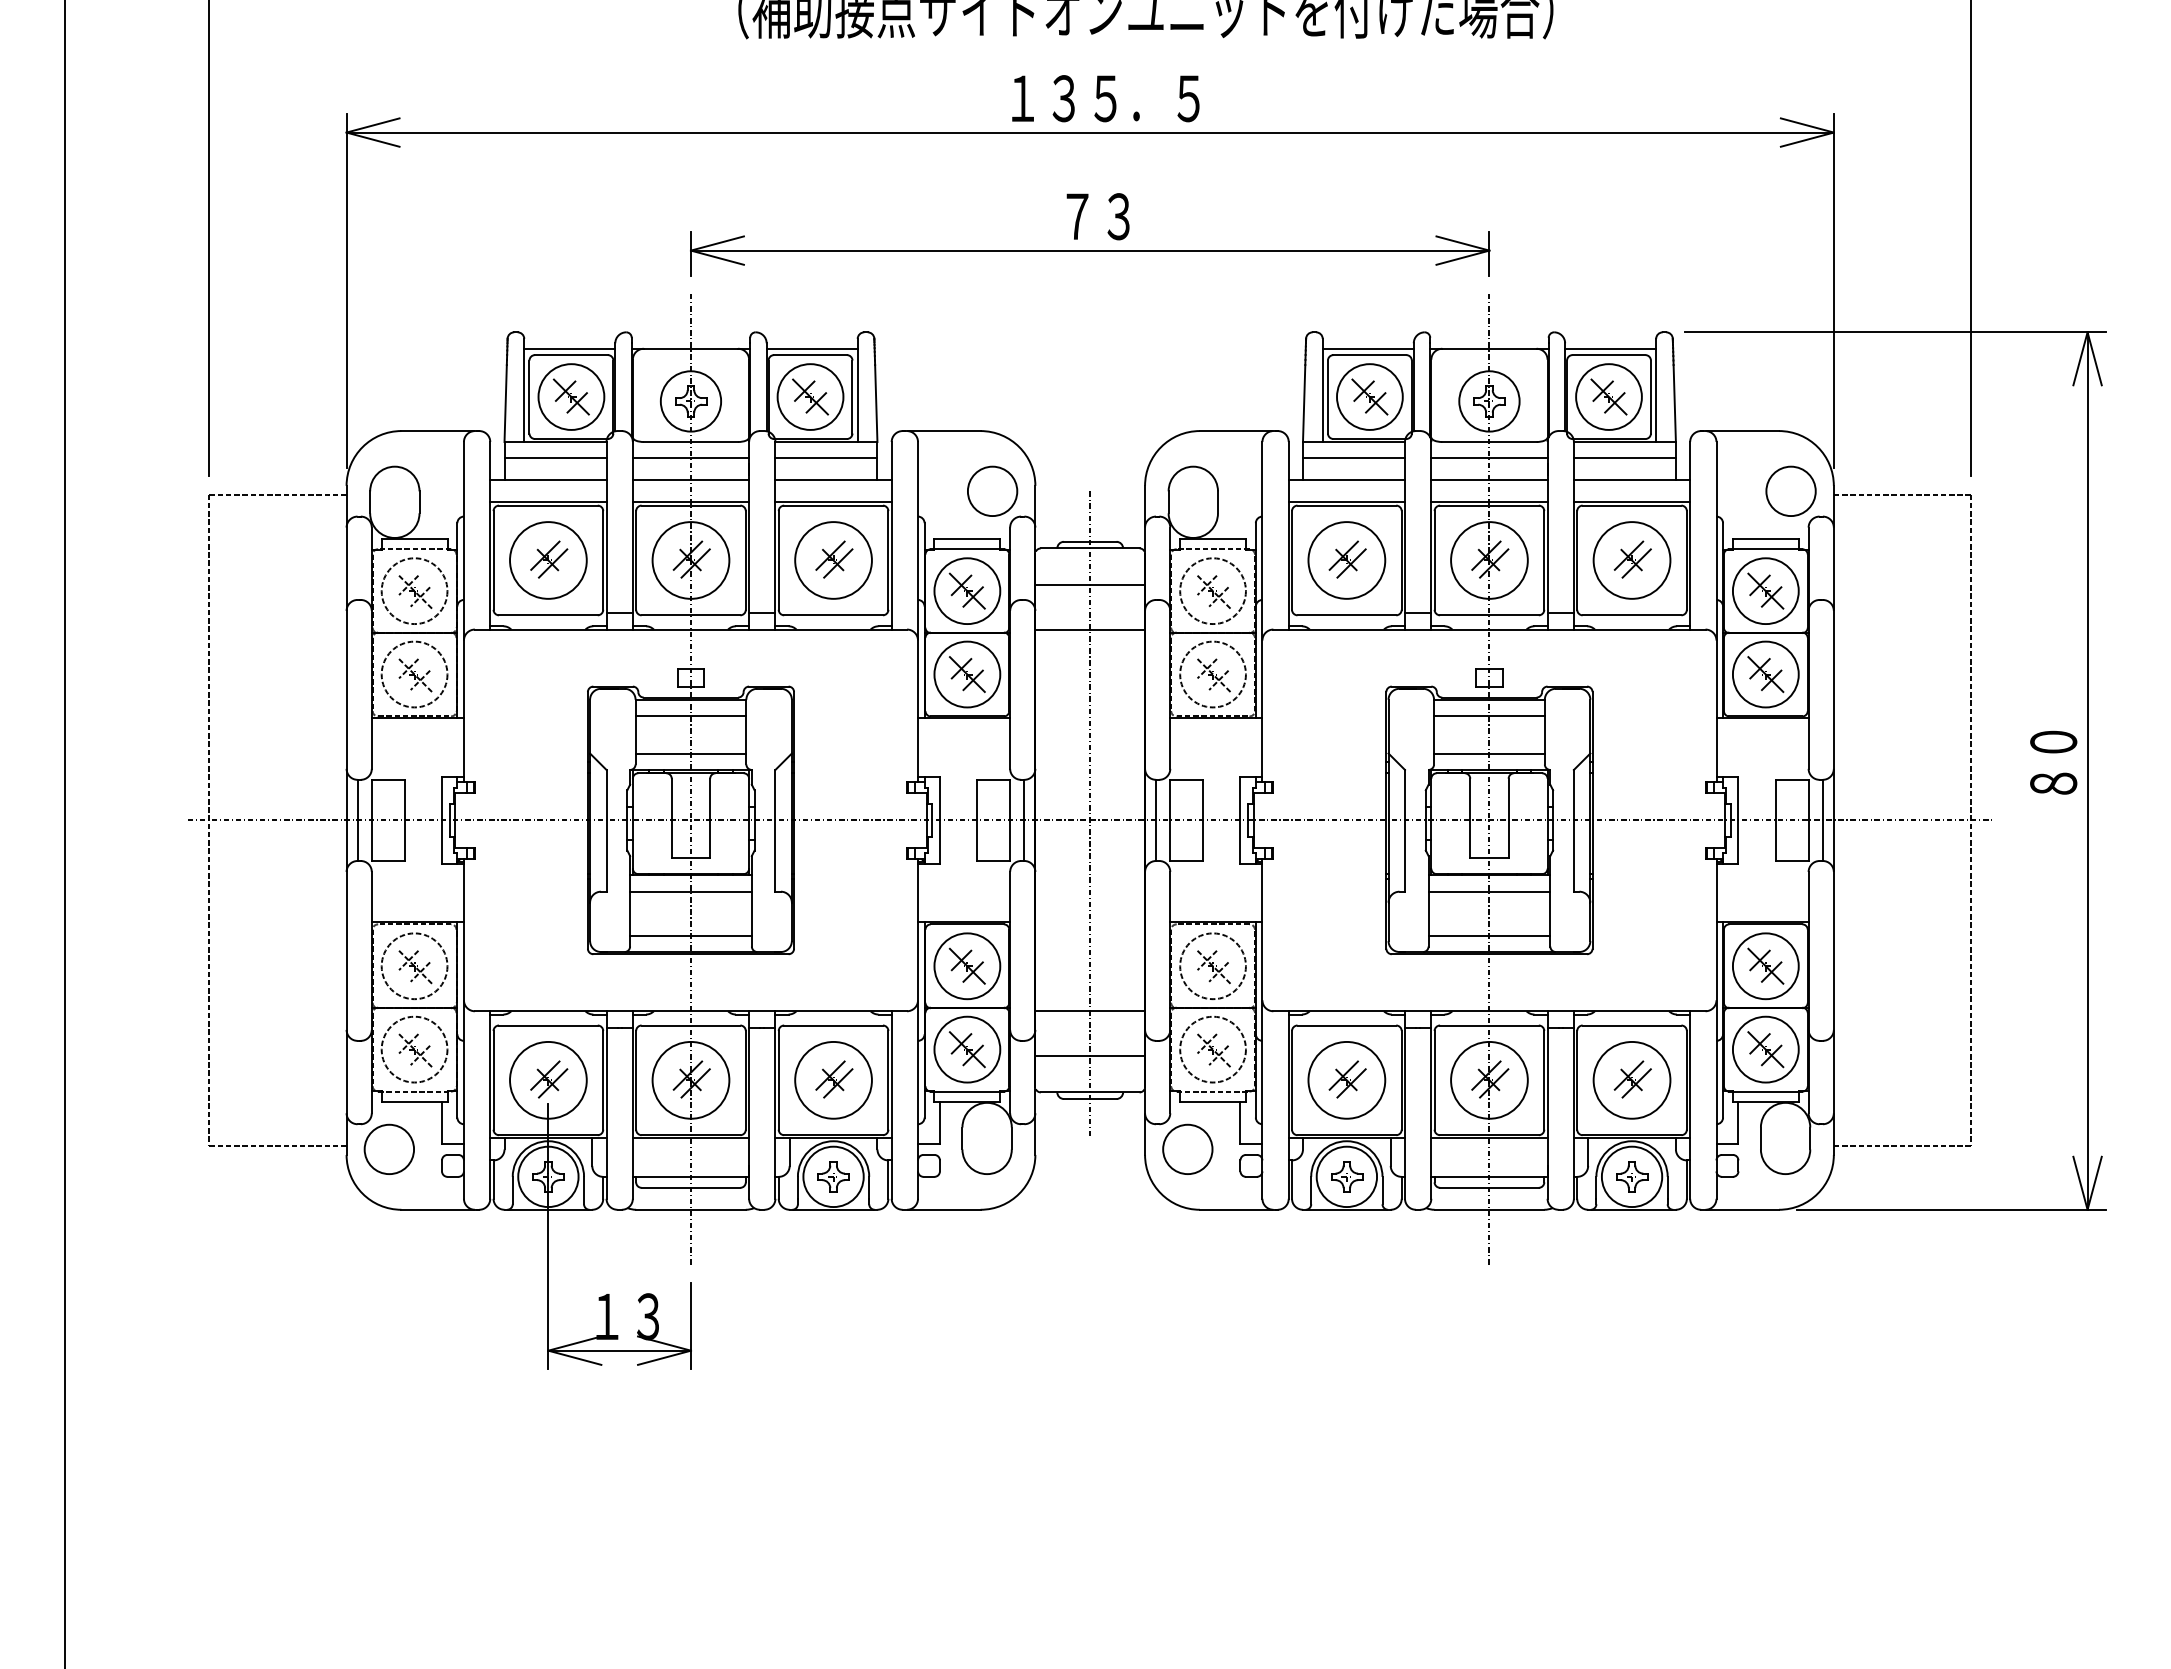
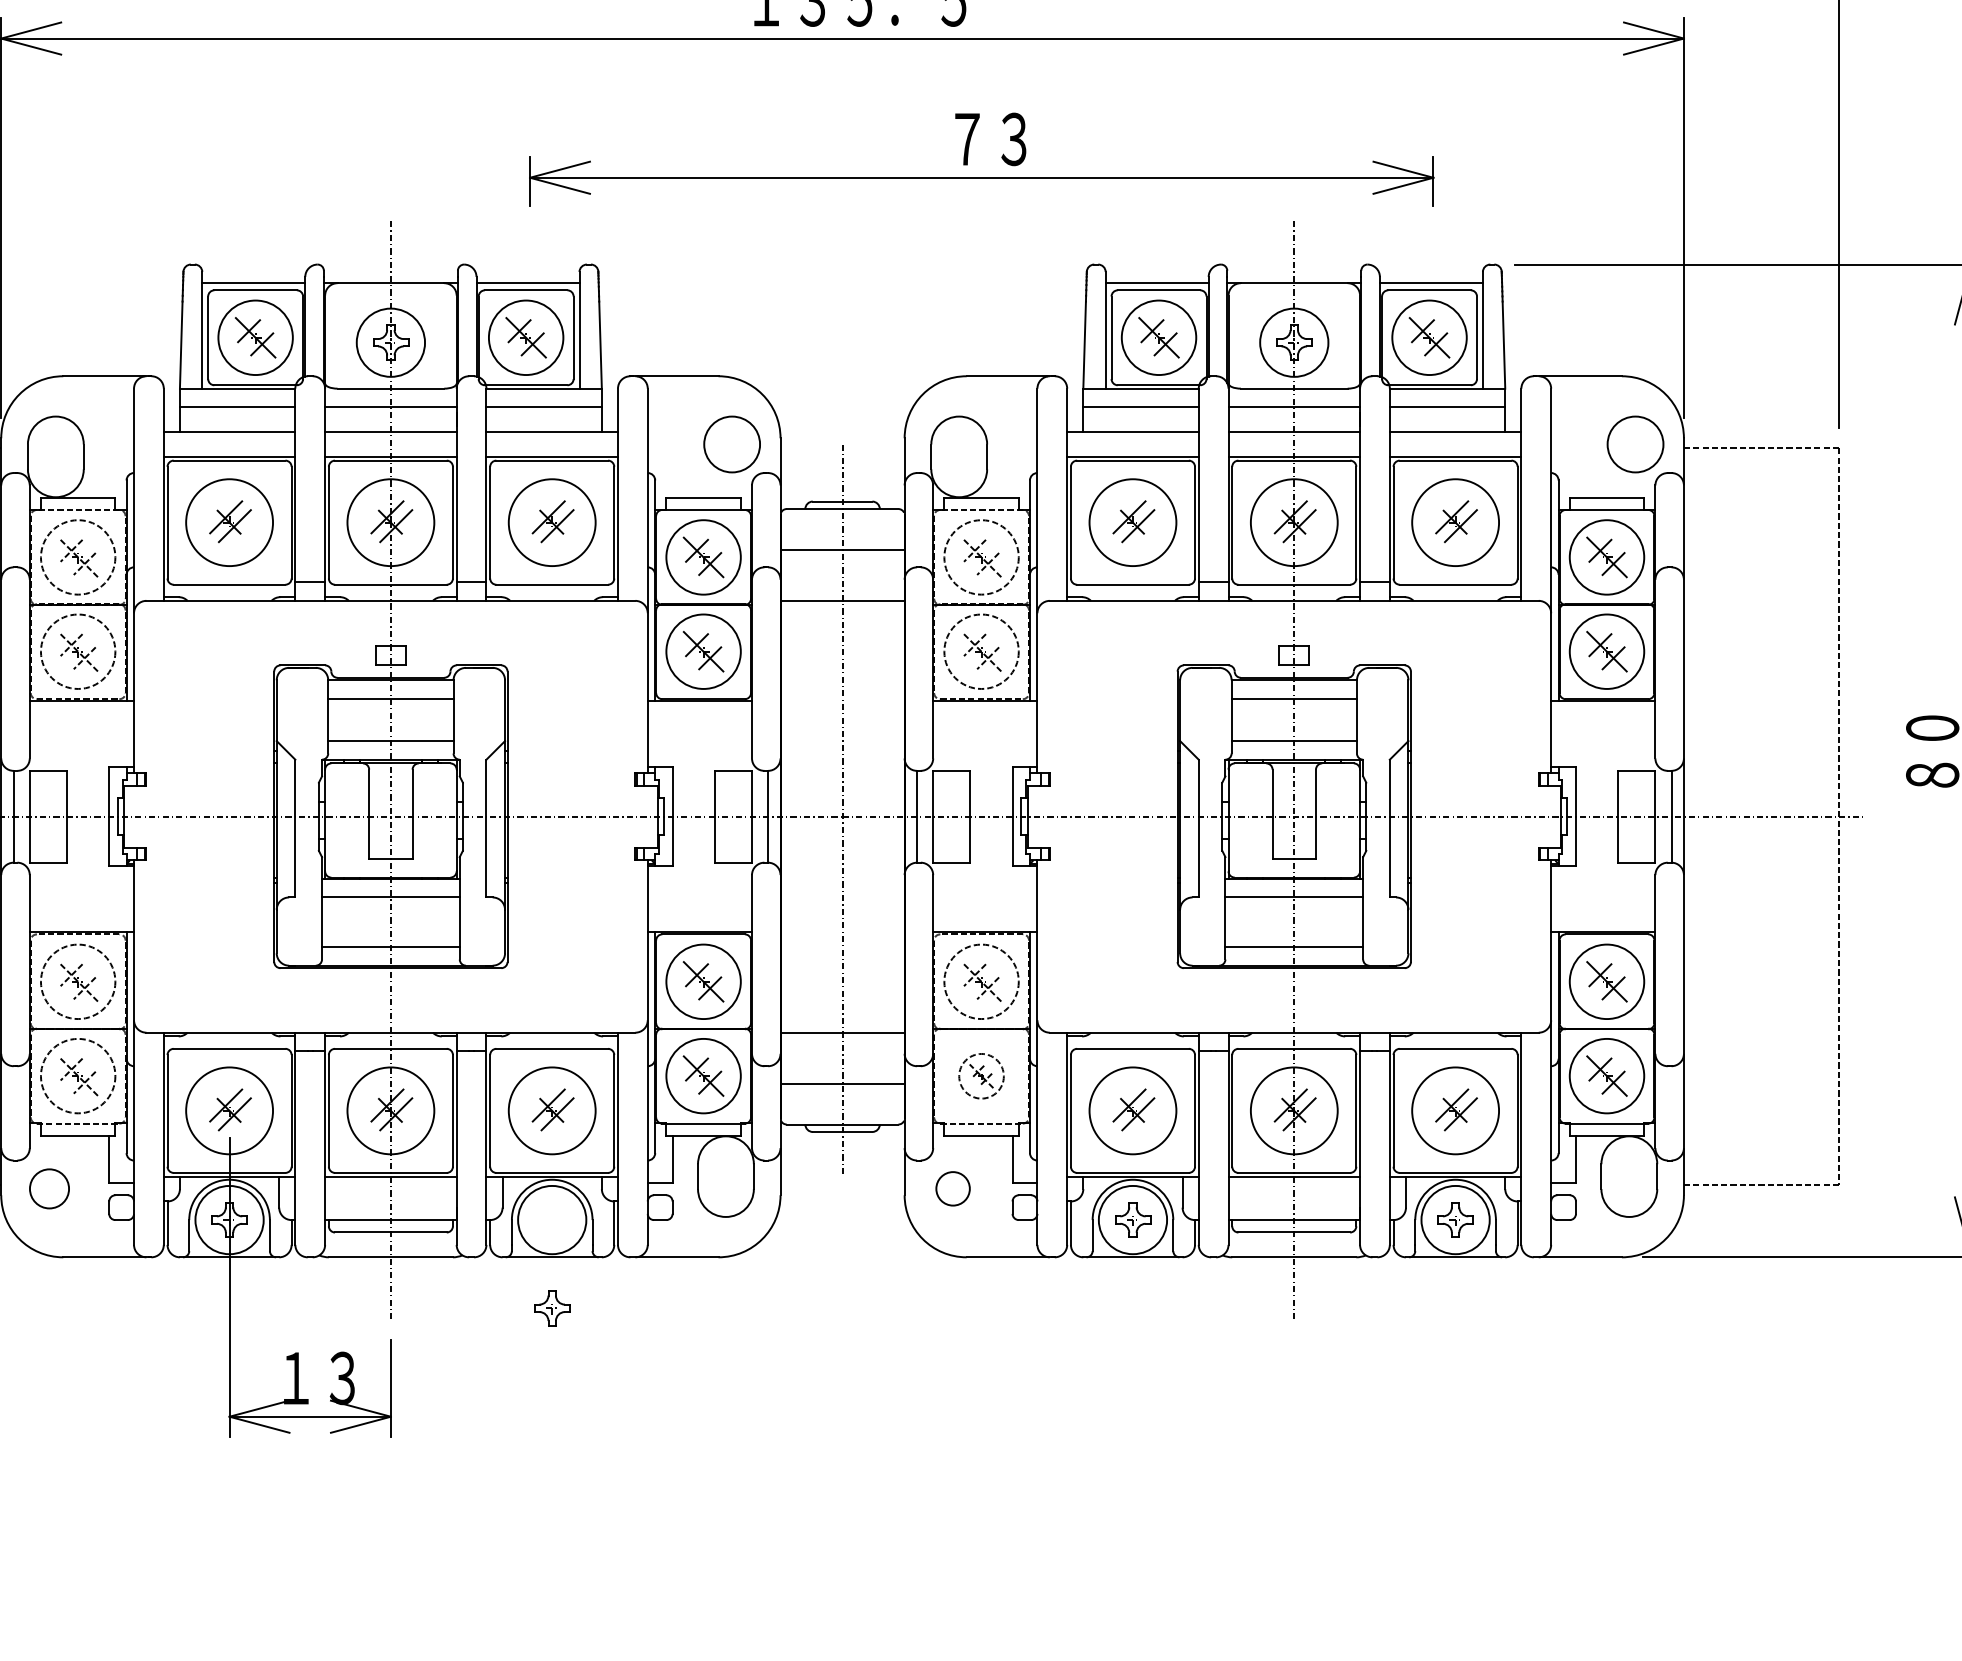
part: (1078, 232) -> (968, 157), moved
part: (1212, 1049) -> (980, 1075), size x0.6
circle: (388, 1148) -> (48, 1187), size x0.7
circle: (1187, 1148) -> (952, 1187), size x0.6
part: (833, 1176) -> (552, 1307), moved

